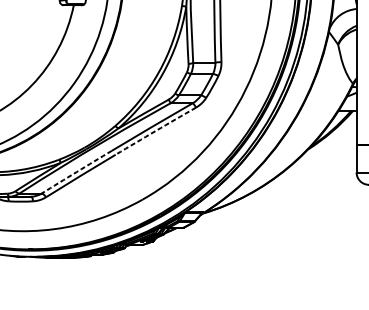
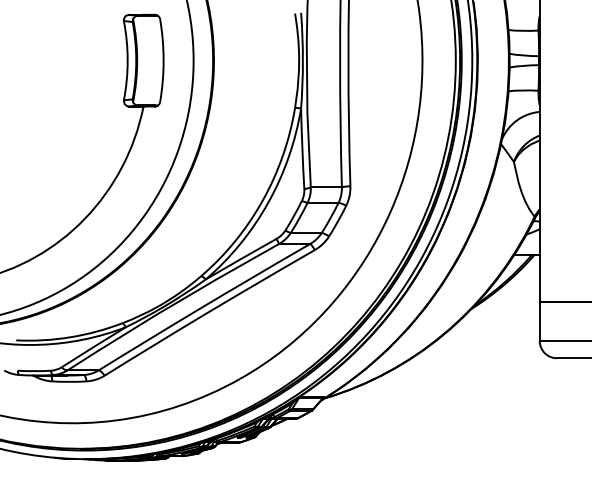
arc: (155, 130) -> (258, 282), dashed -> solid
arc: (76, 172) -> (147, 340), dashed -> solid

